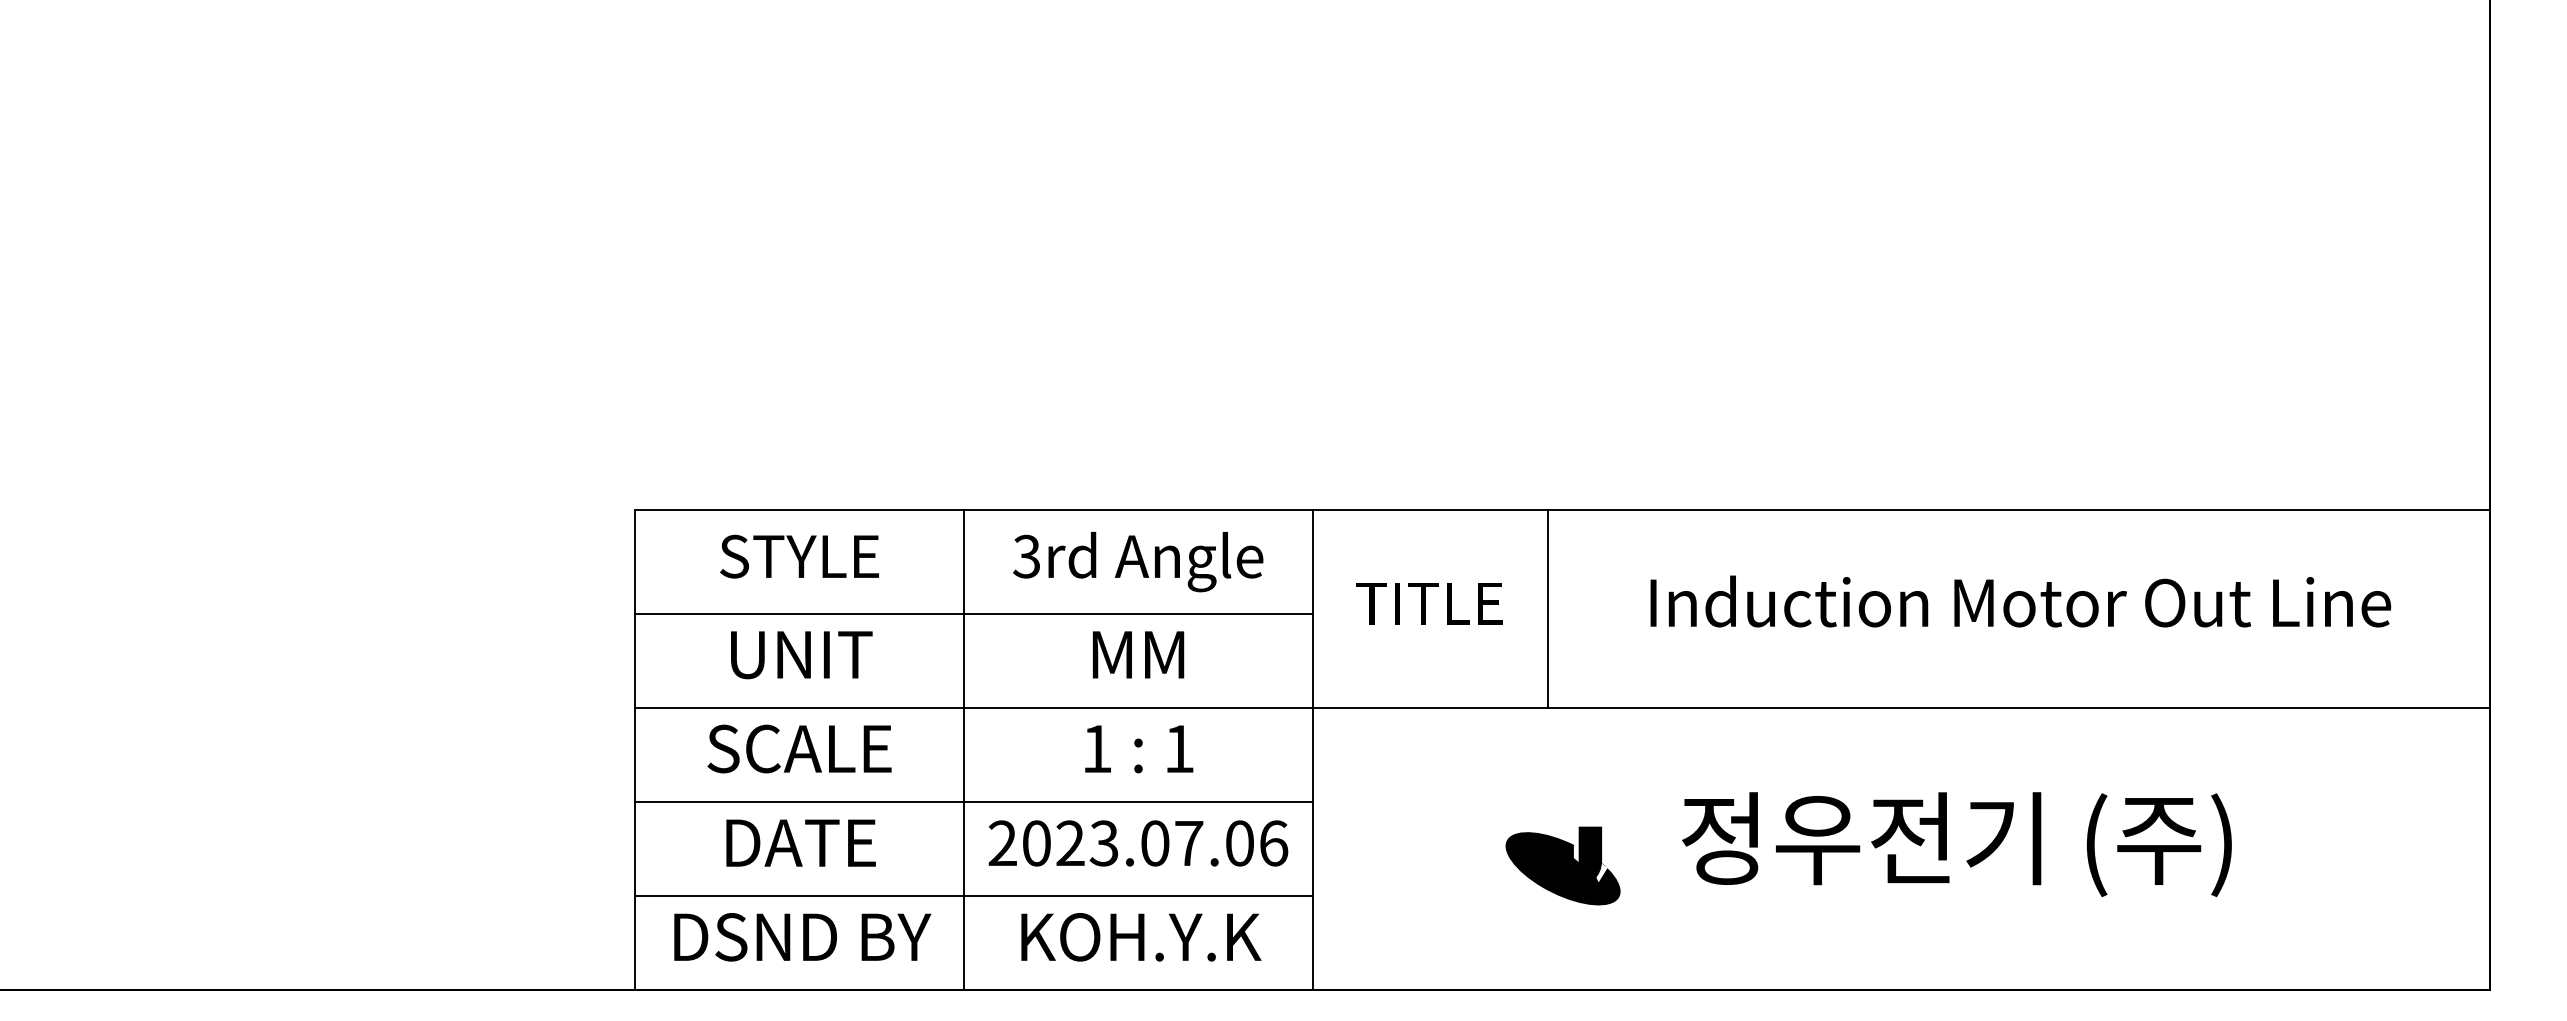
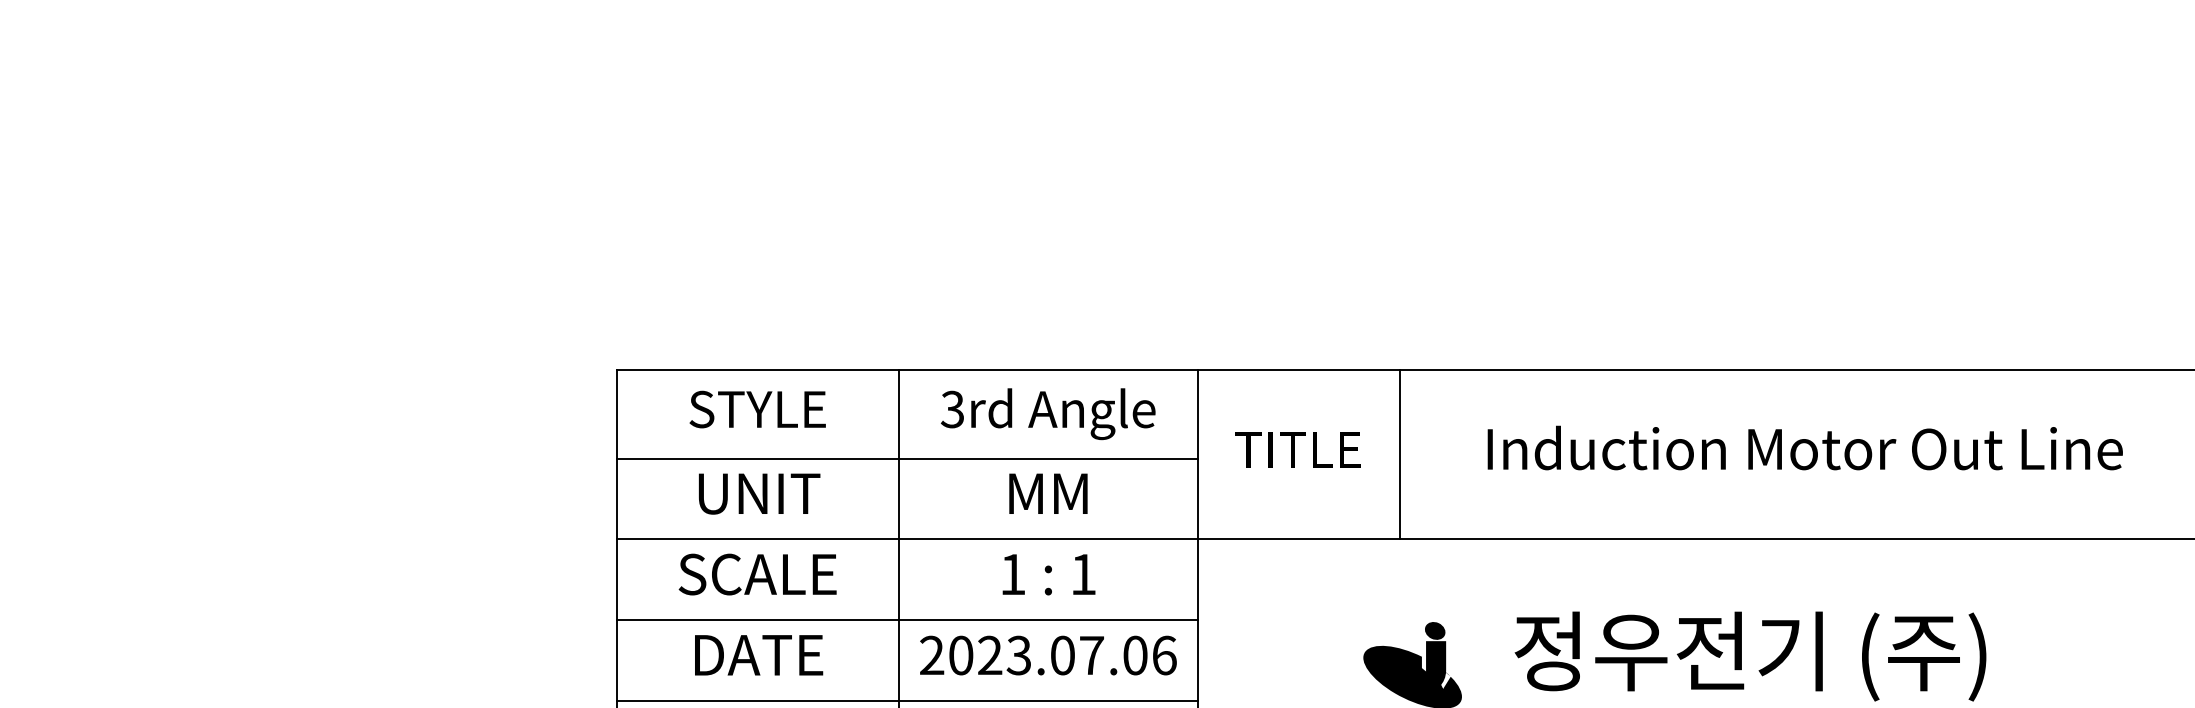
fill: (1589, 814) -> (1435, 630), added

